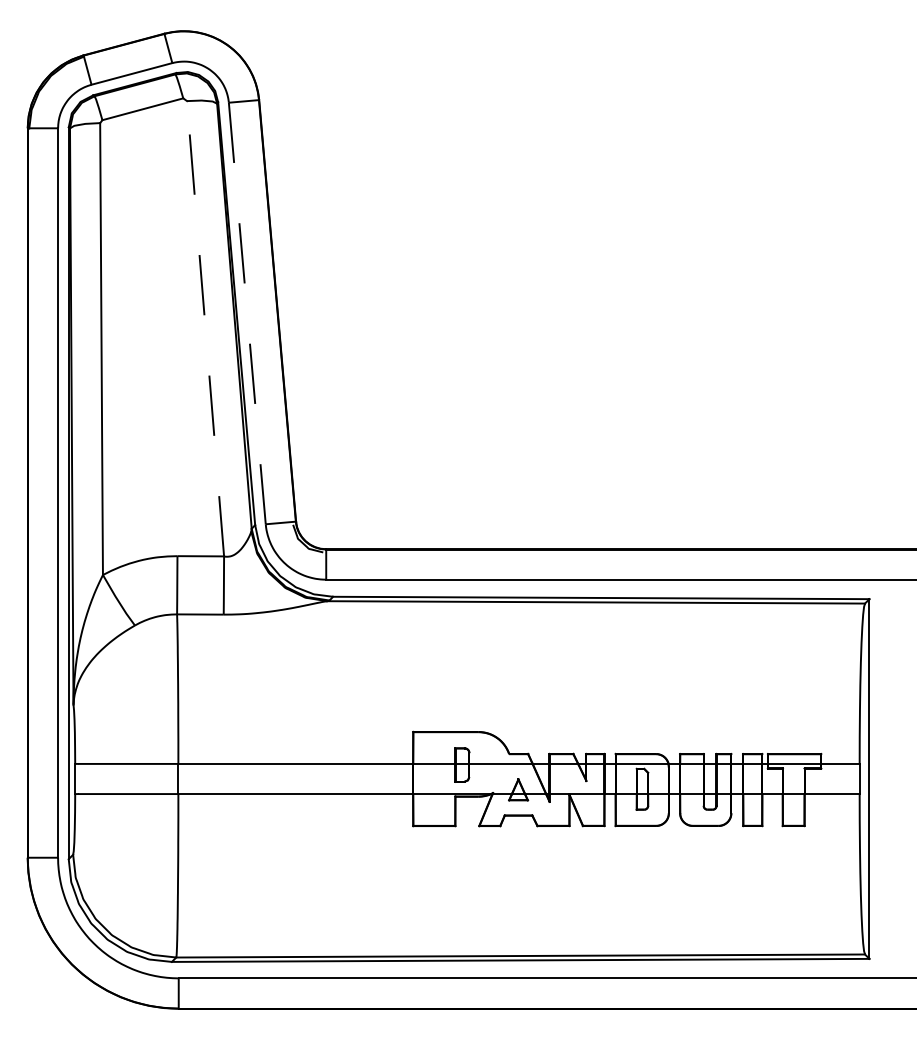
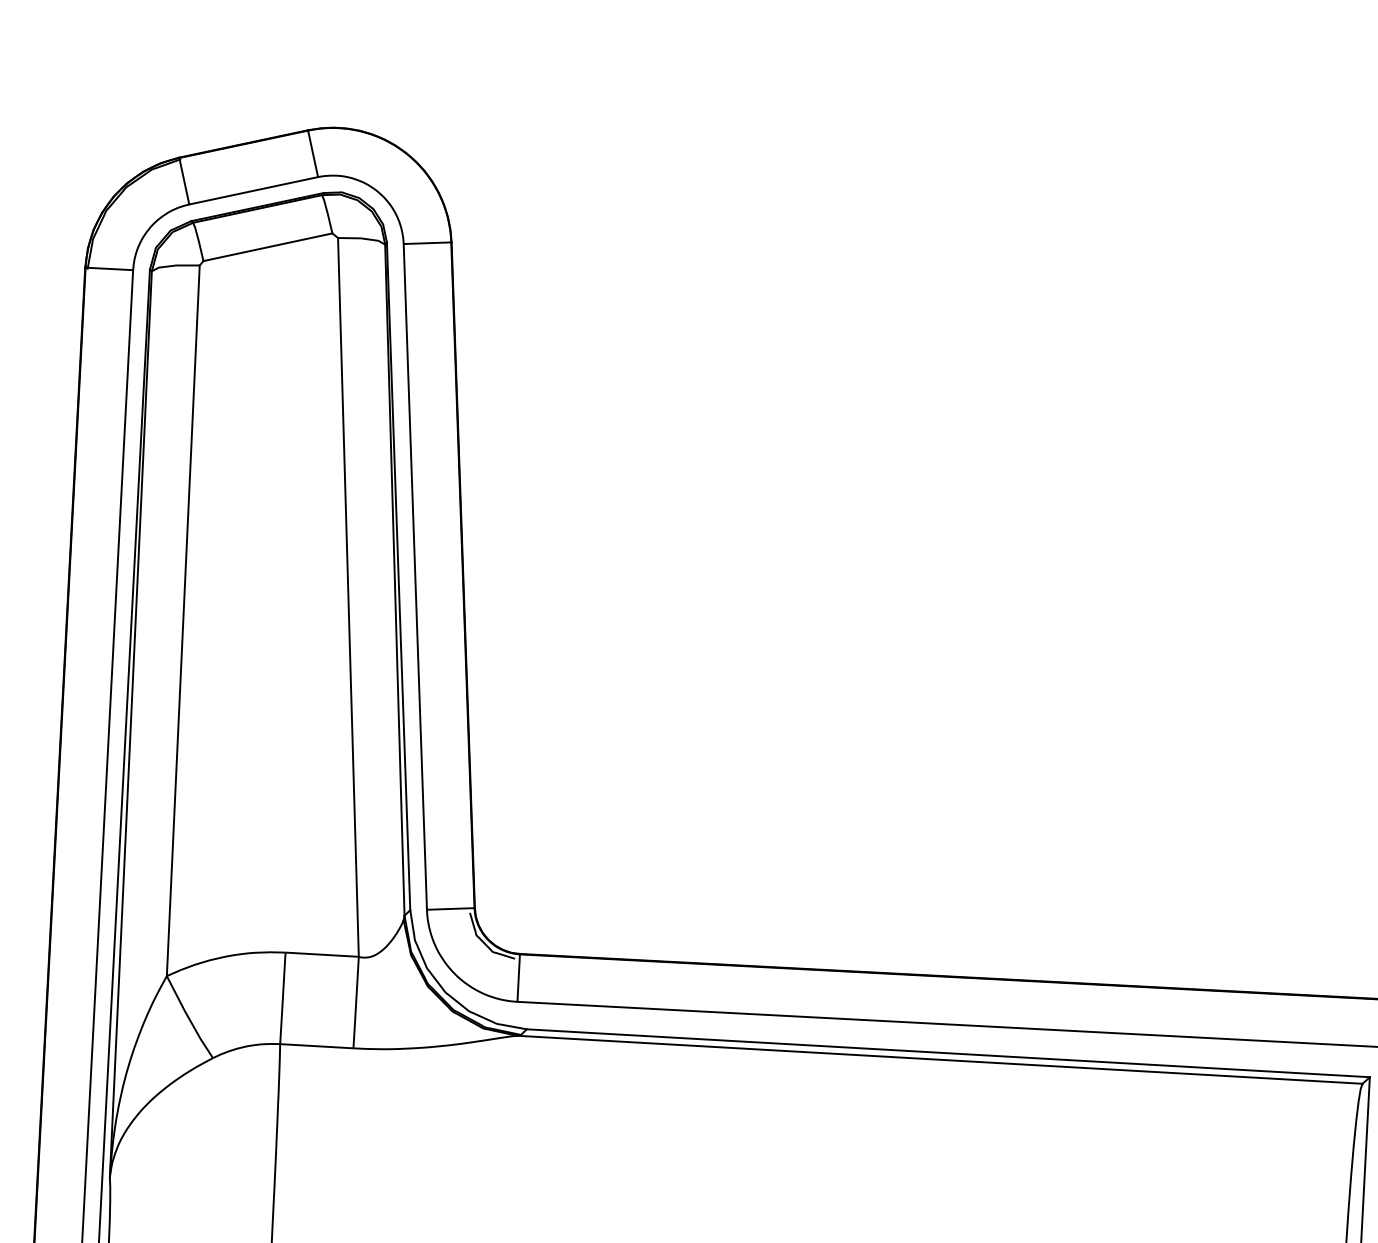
line: (247, 313) -> (415, 576), dashed -> solid
line: (205, 328) -> (348, 597), dashed -> solid

